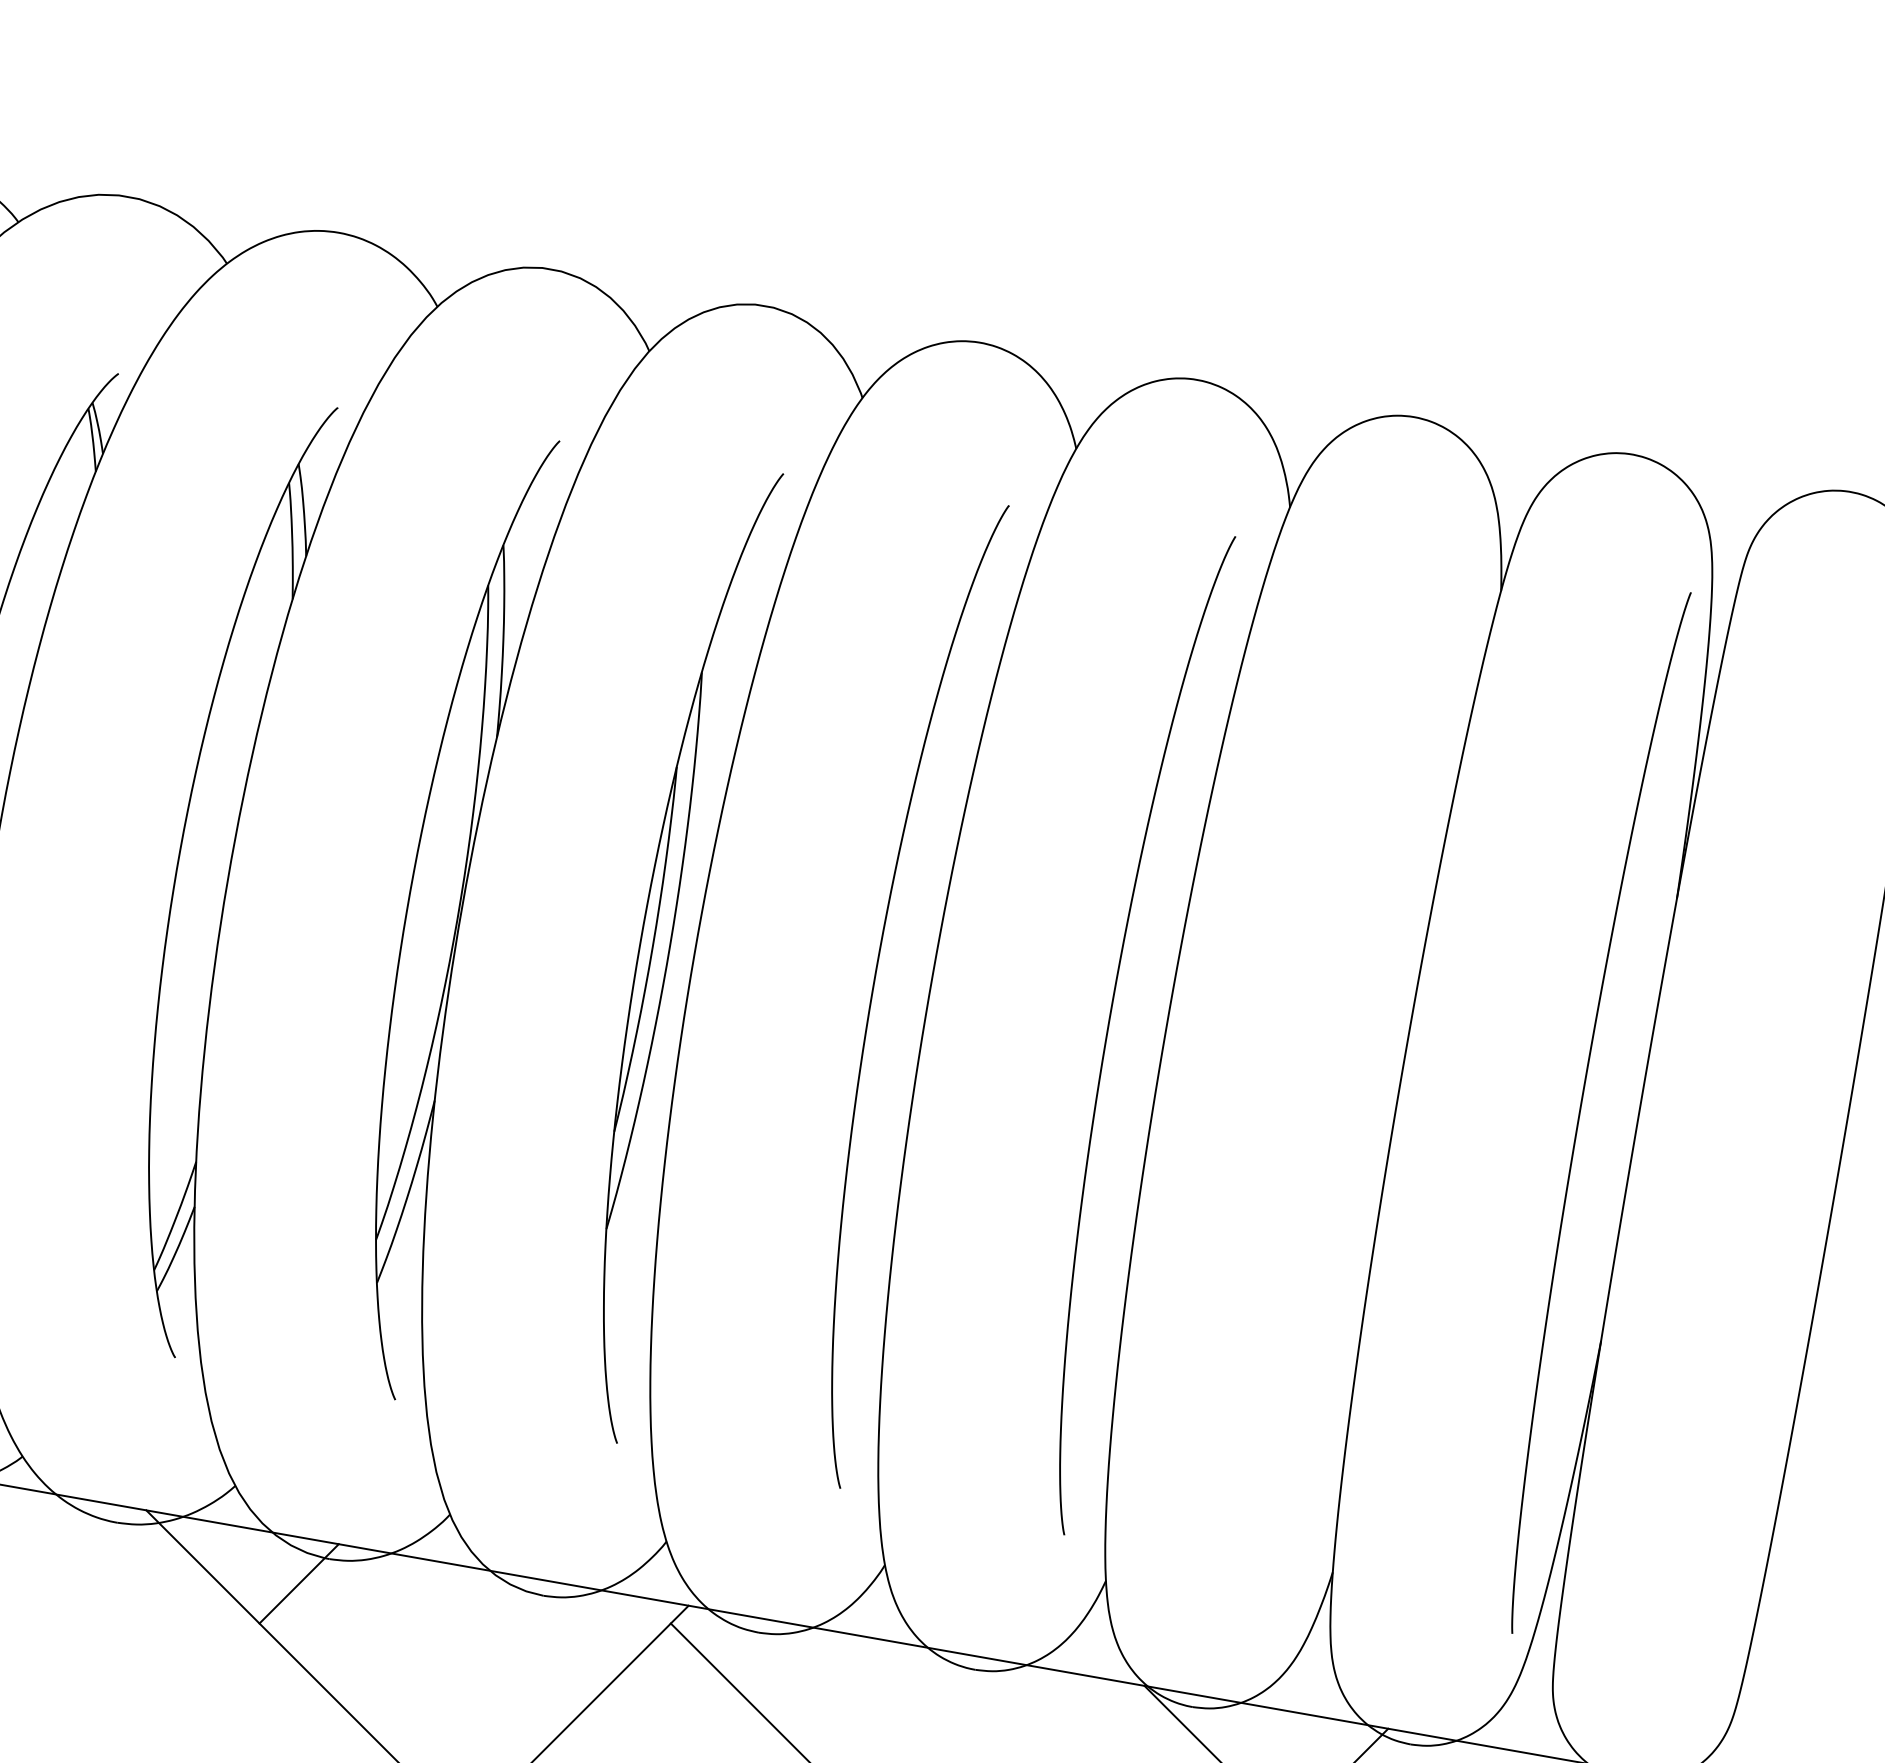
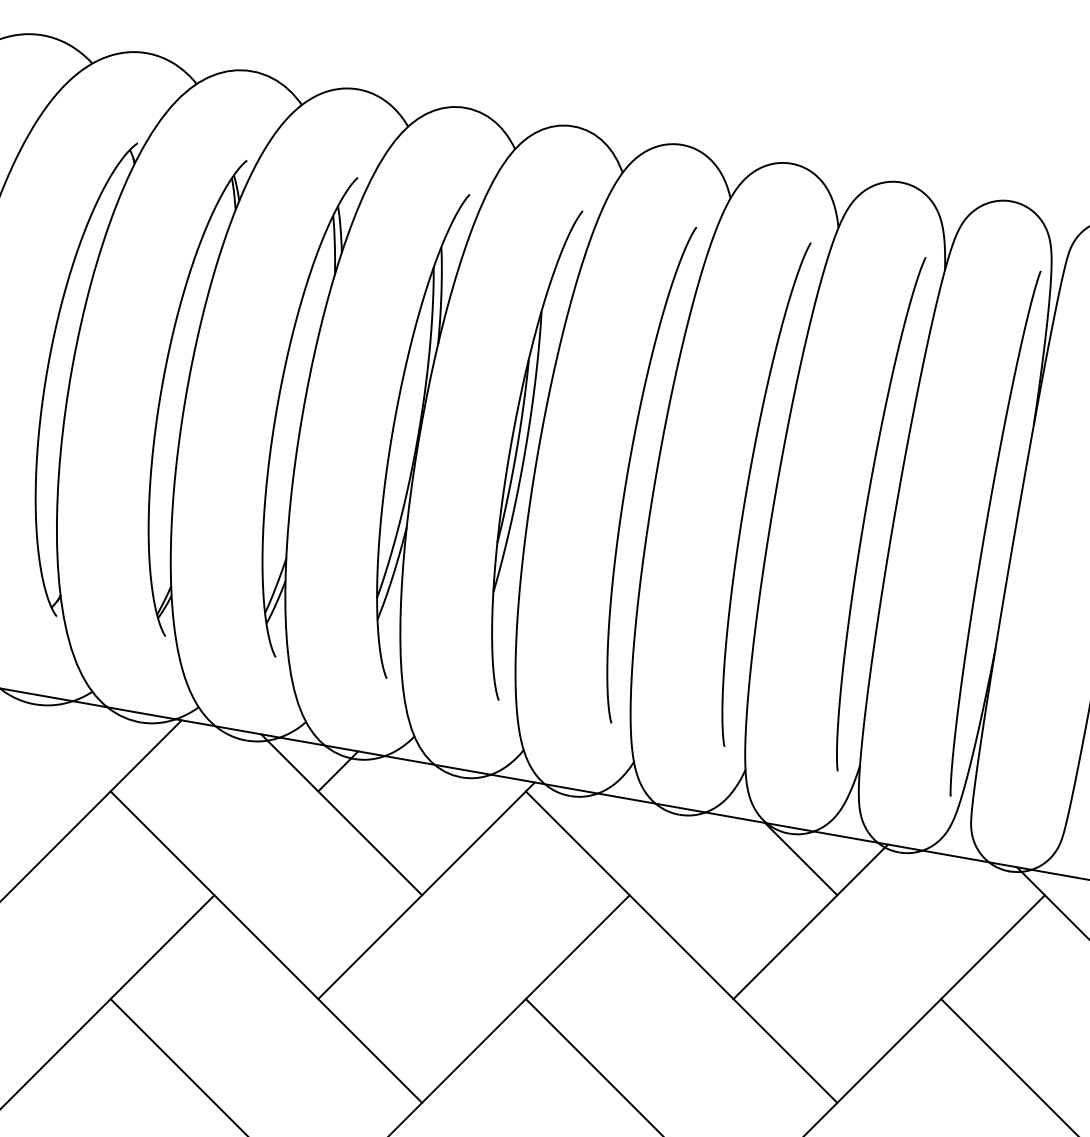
curve: (1345, 1072) -> (866, 513), added

